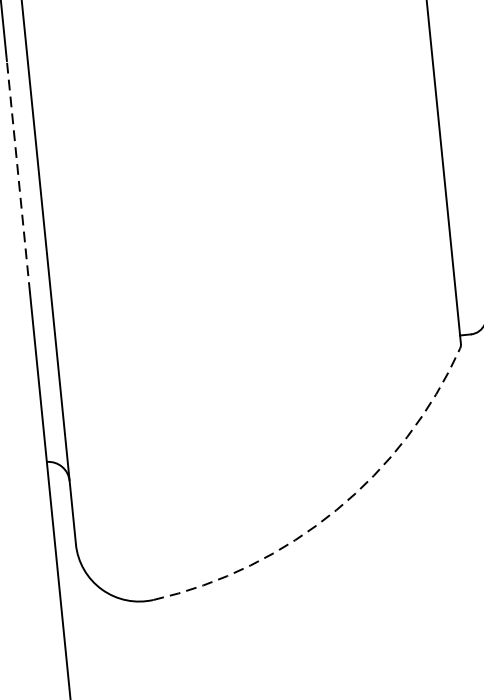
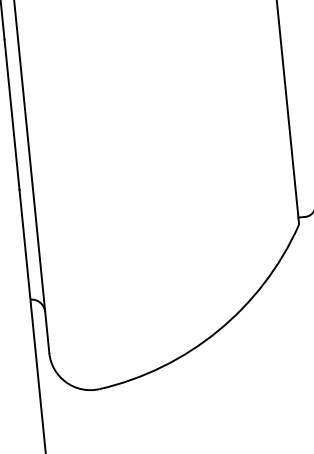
line: (19, 176) -> (12, 114), dashed -> solid
arc: (336, 509) -> (218, 330), dashed -> solid

